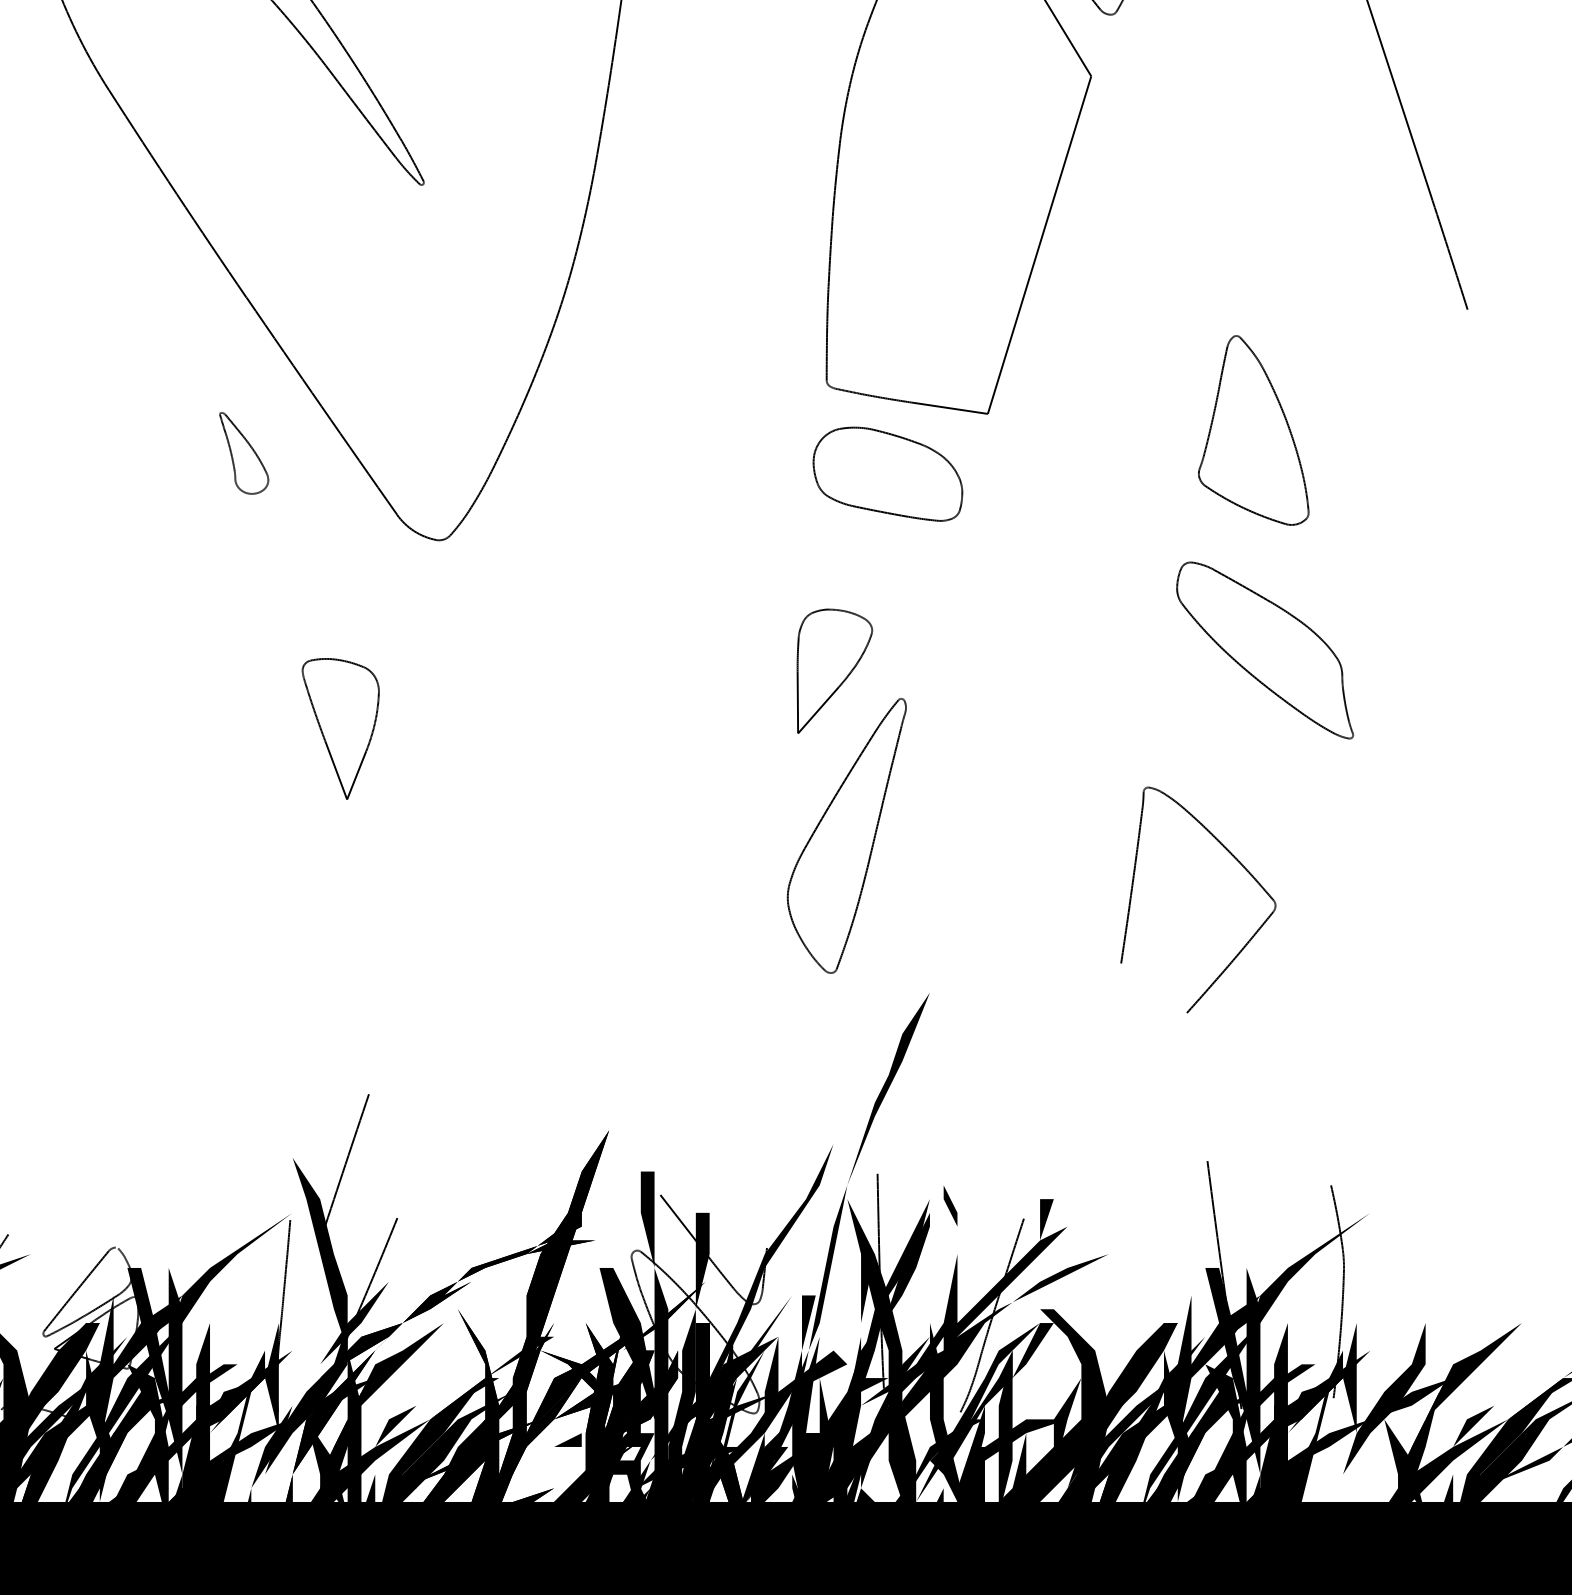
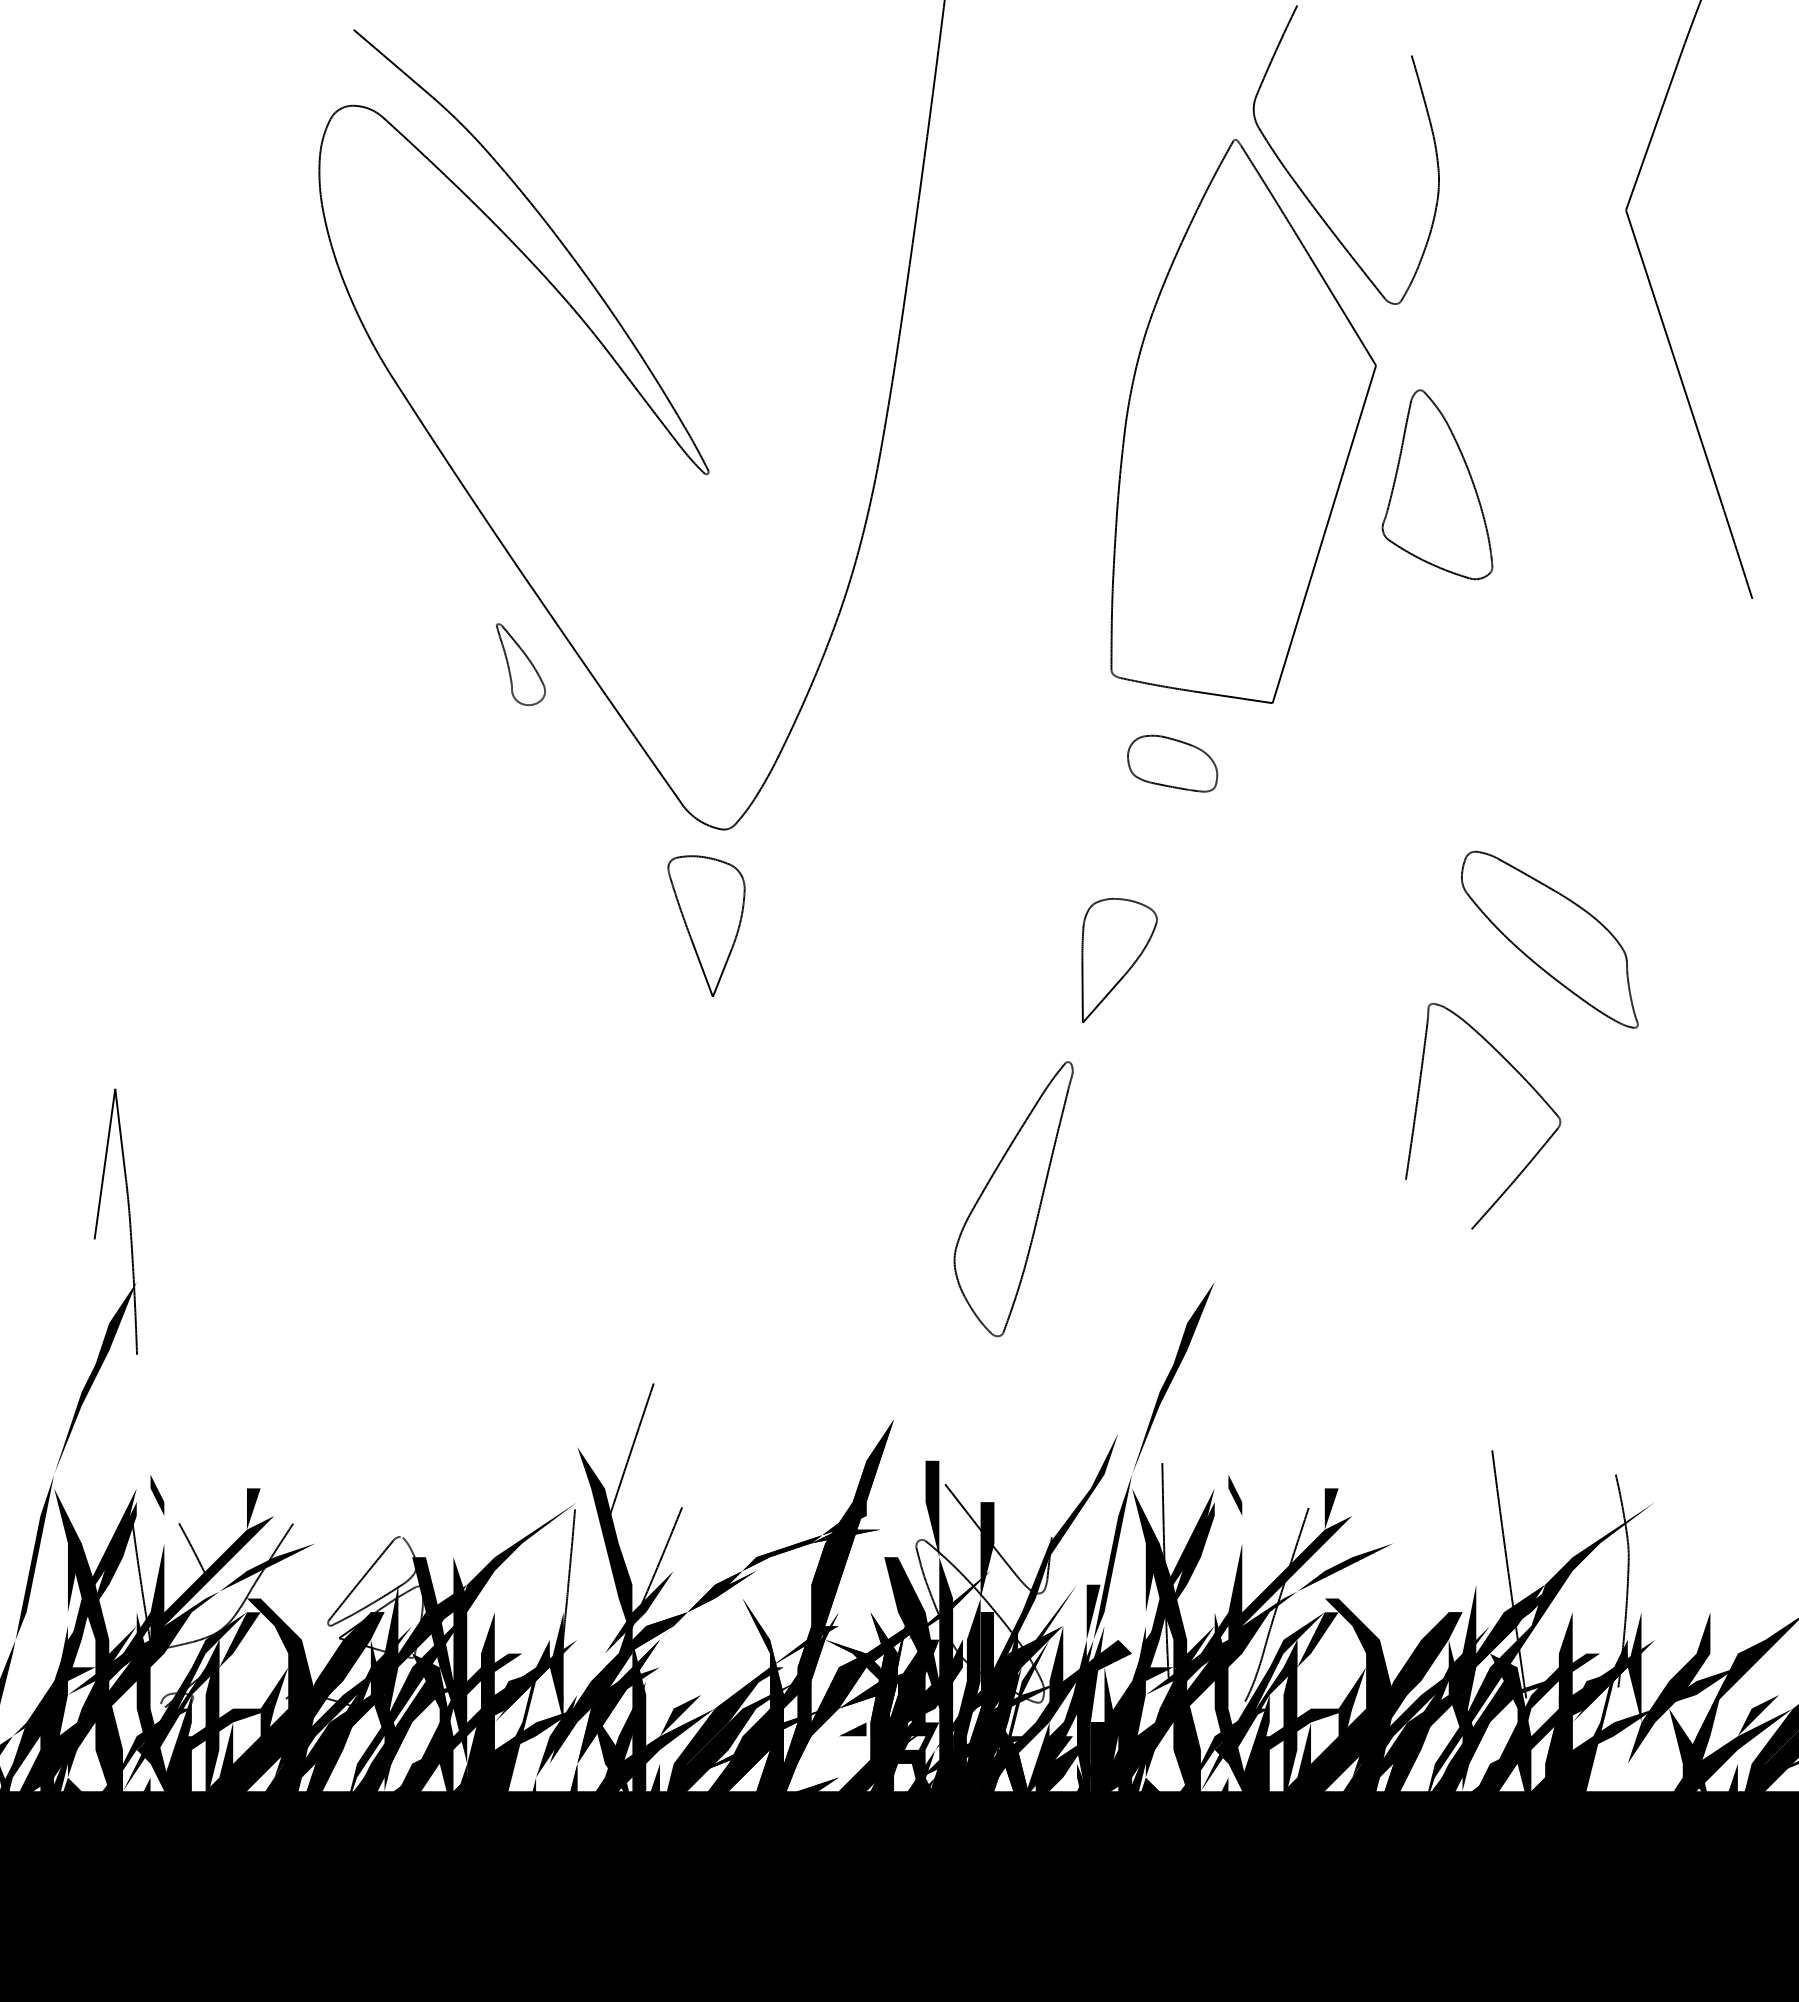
part: (1253, 430) -> (1437, 484), moved
part: (243, 453) -> (520, 664), moved
part: (887, 474) -> (1172, 763), size x0.6
part: (340, 728) -> (706, 925), moved
part: (846, 836) -> (1013, 1199), moved
part: (1236, 861) -> (1521, 1077), moved
fill: (1232, 1357) -> (1517, 1646), removed
fill: (381, 1426) -> (666, 1715), removed

